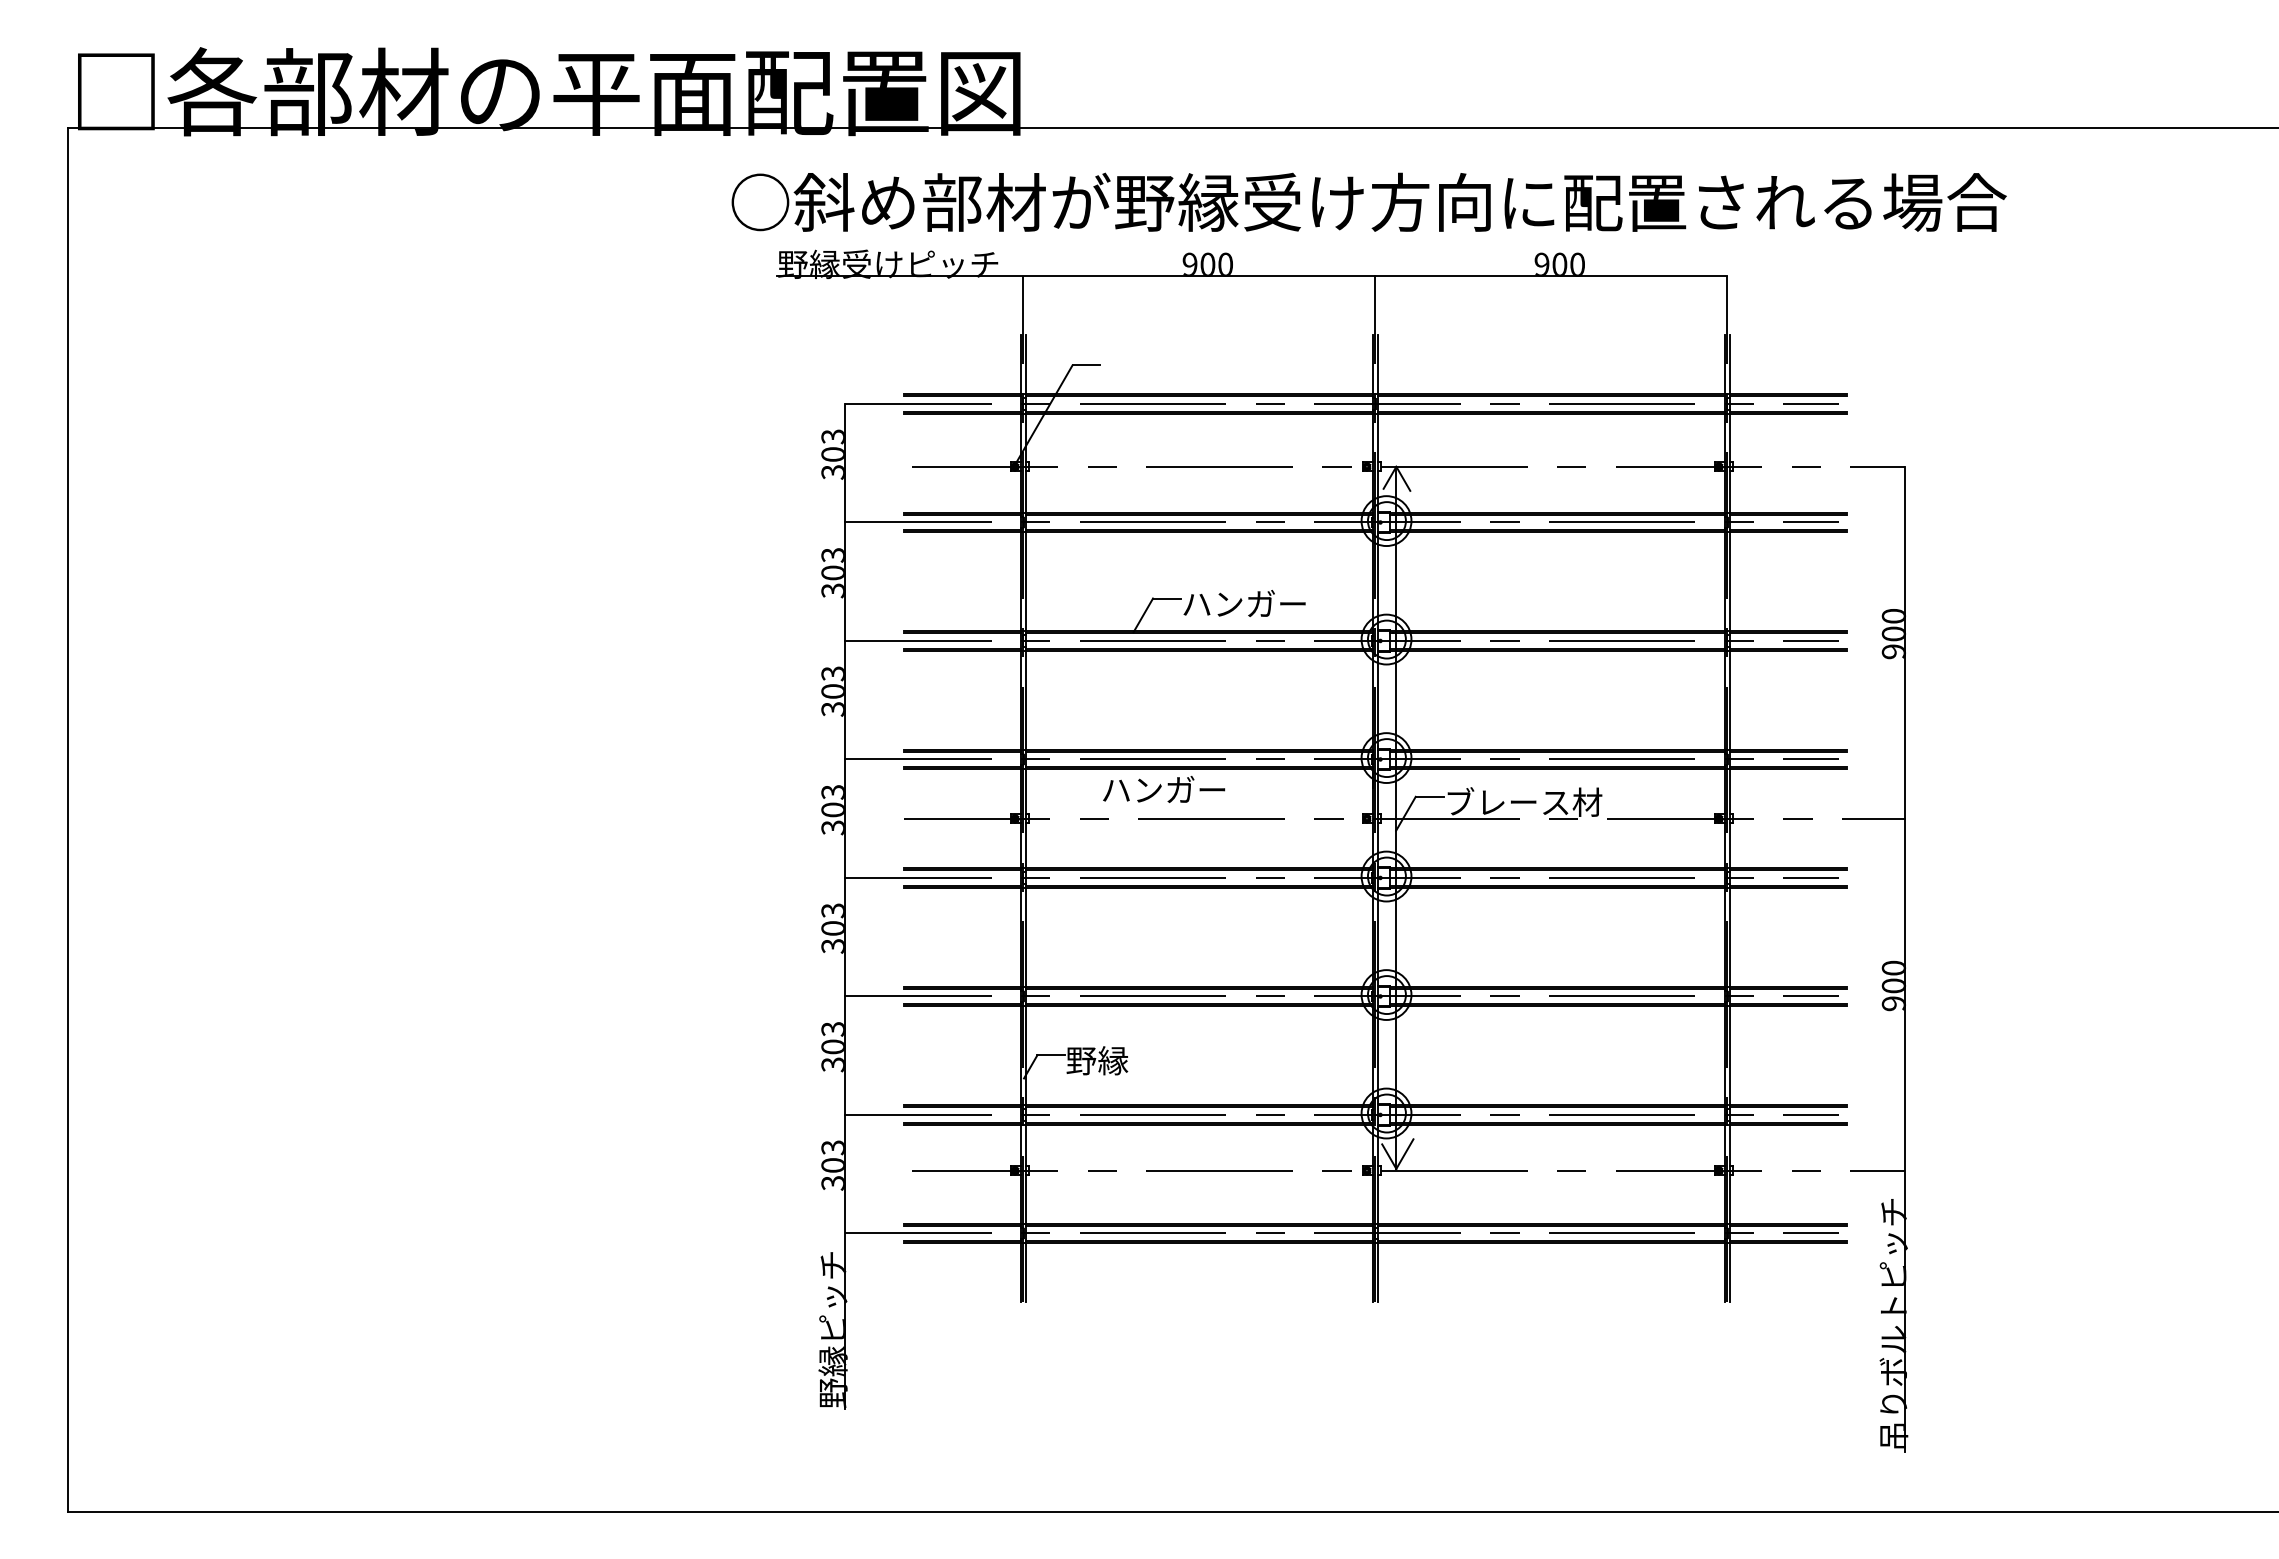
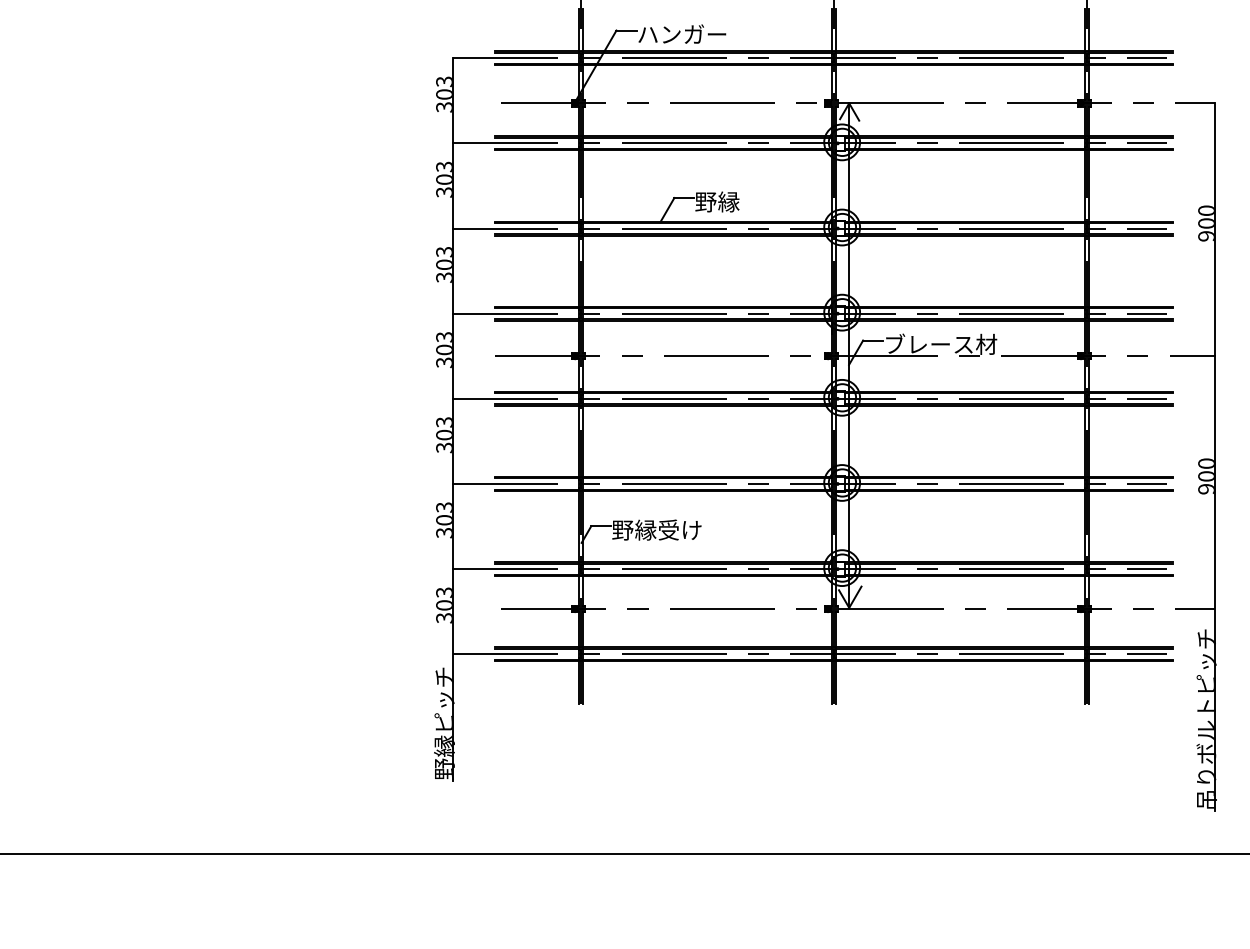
text: (1243, 603) -> (739, 201), ハンガー -> 野縁
text: (1164, 789) -> (682, 34), moved
text: (1160, 1060) -> (679, 530), 野縁 -> 野縁受け

